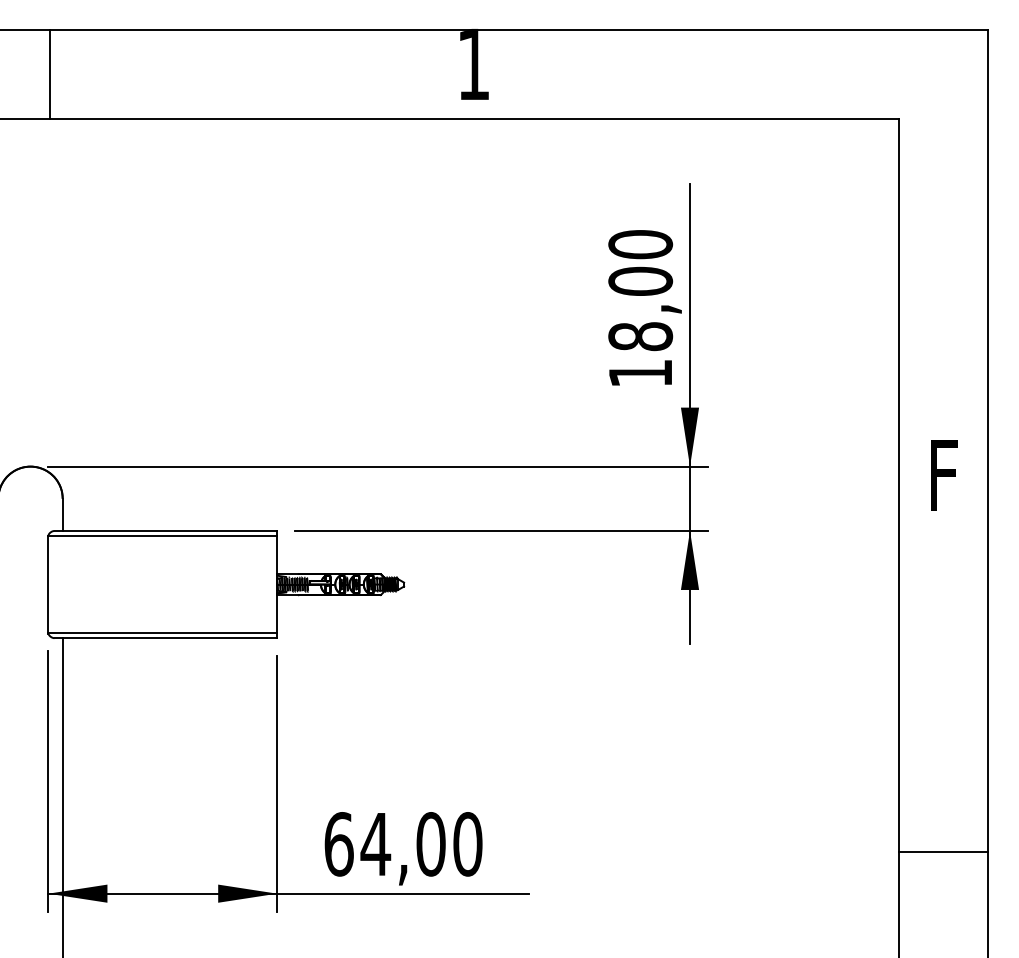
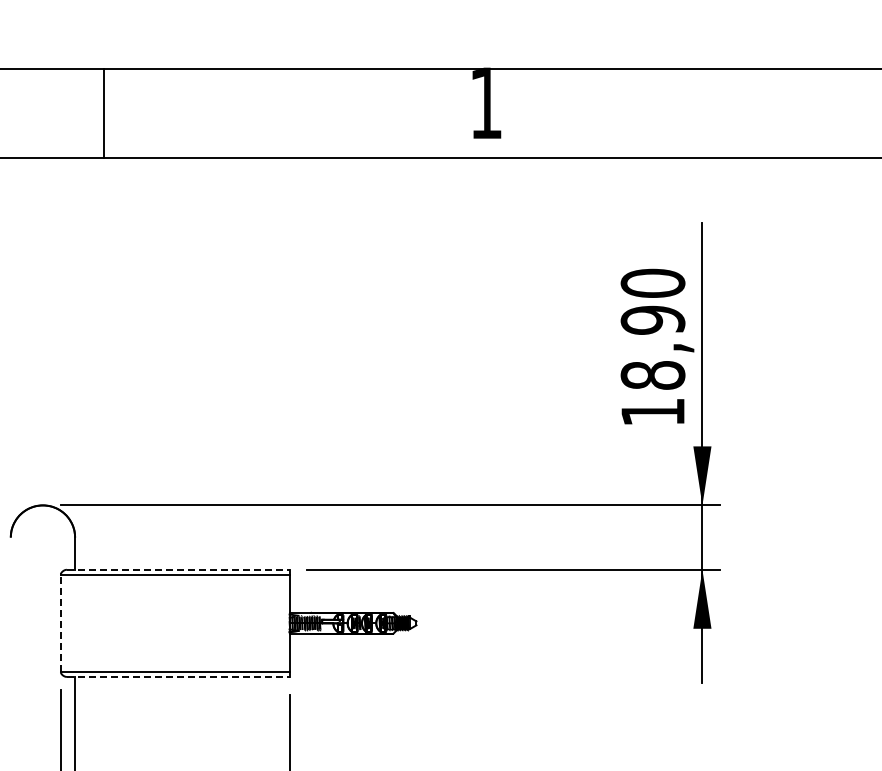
line: (50, 74) -> (103, 113), moved
text: (640, 281) -> (652, 320), 18,00 -> 18,90
line: (166, 530) -> (178, 569), solid -> dashed
line: (48, 584) -> (60, 623), solid -> dashed
line: (166, 638) -> (178, 677), solid -> dashed

